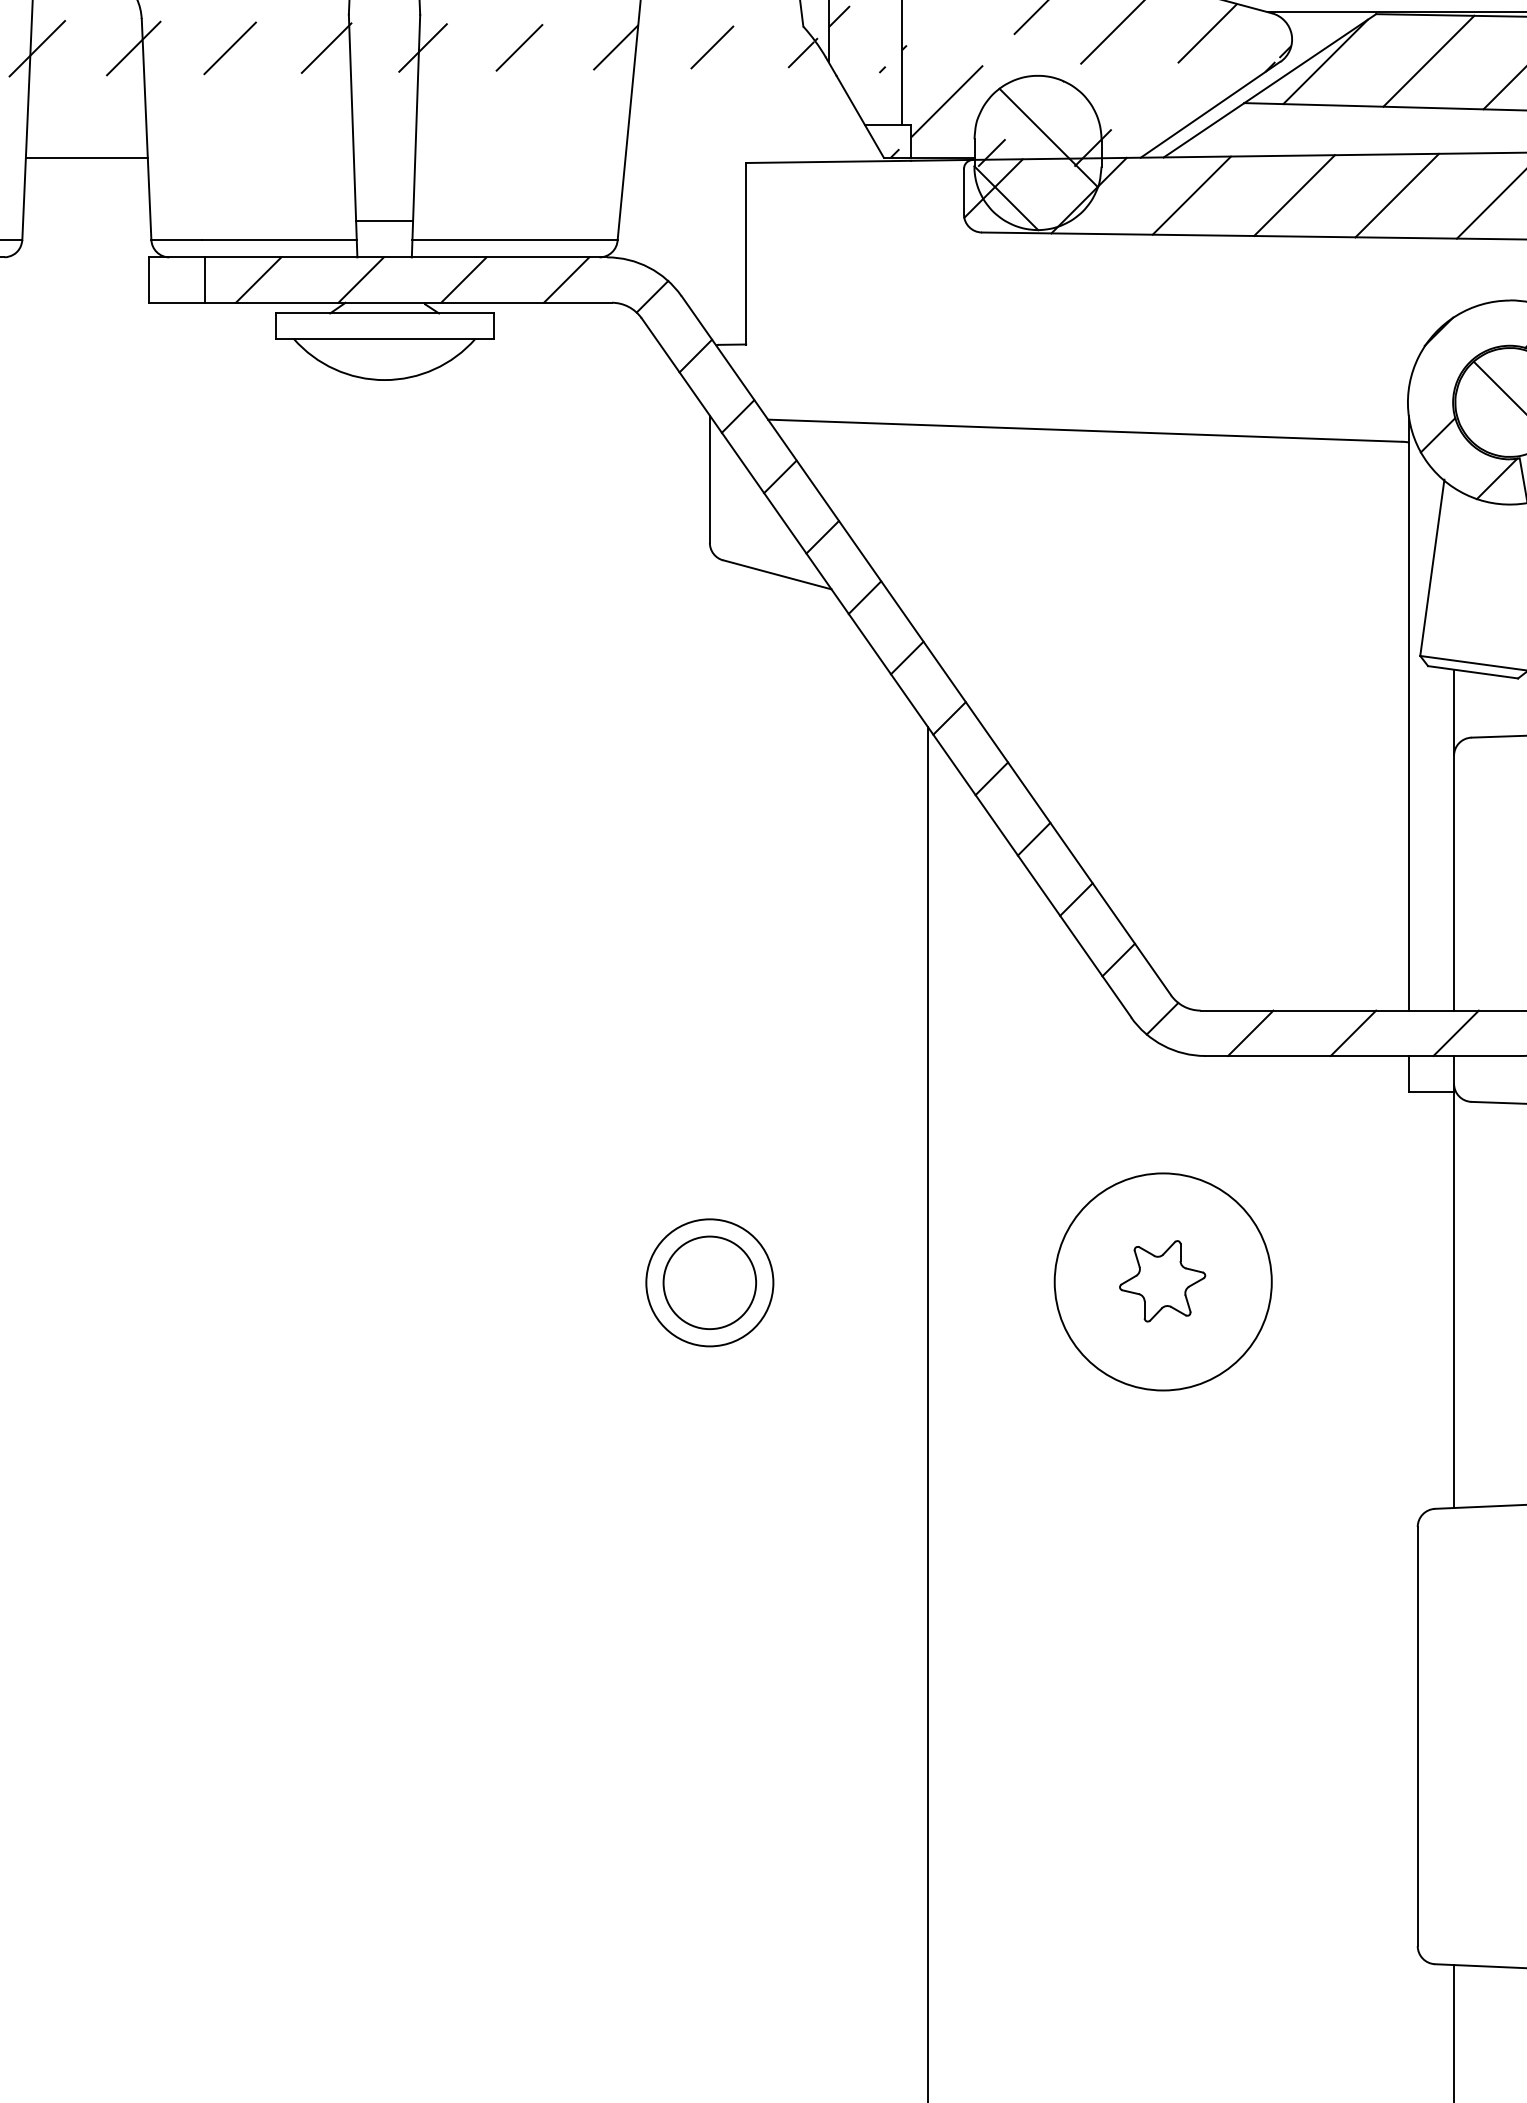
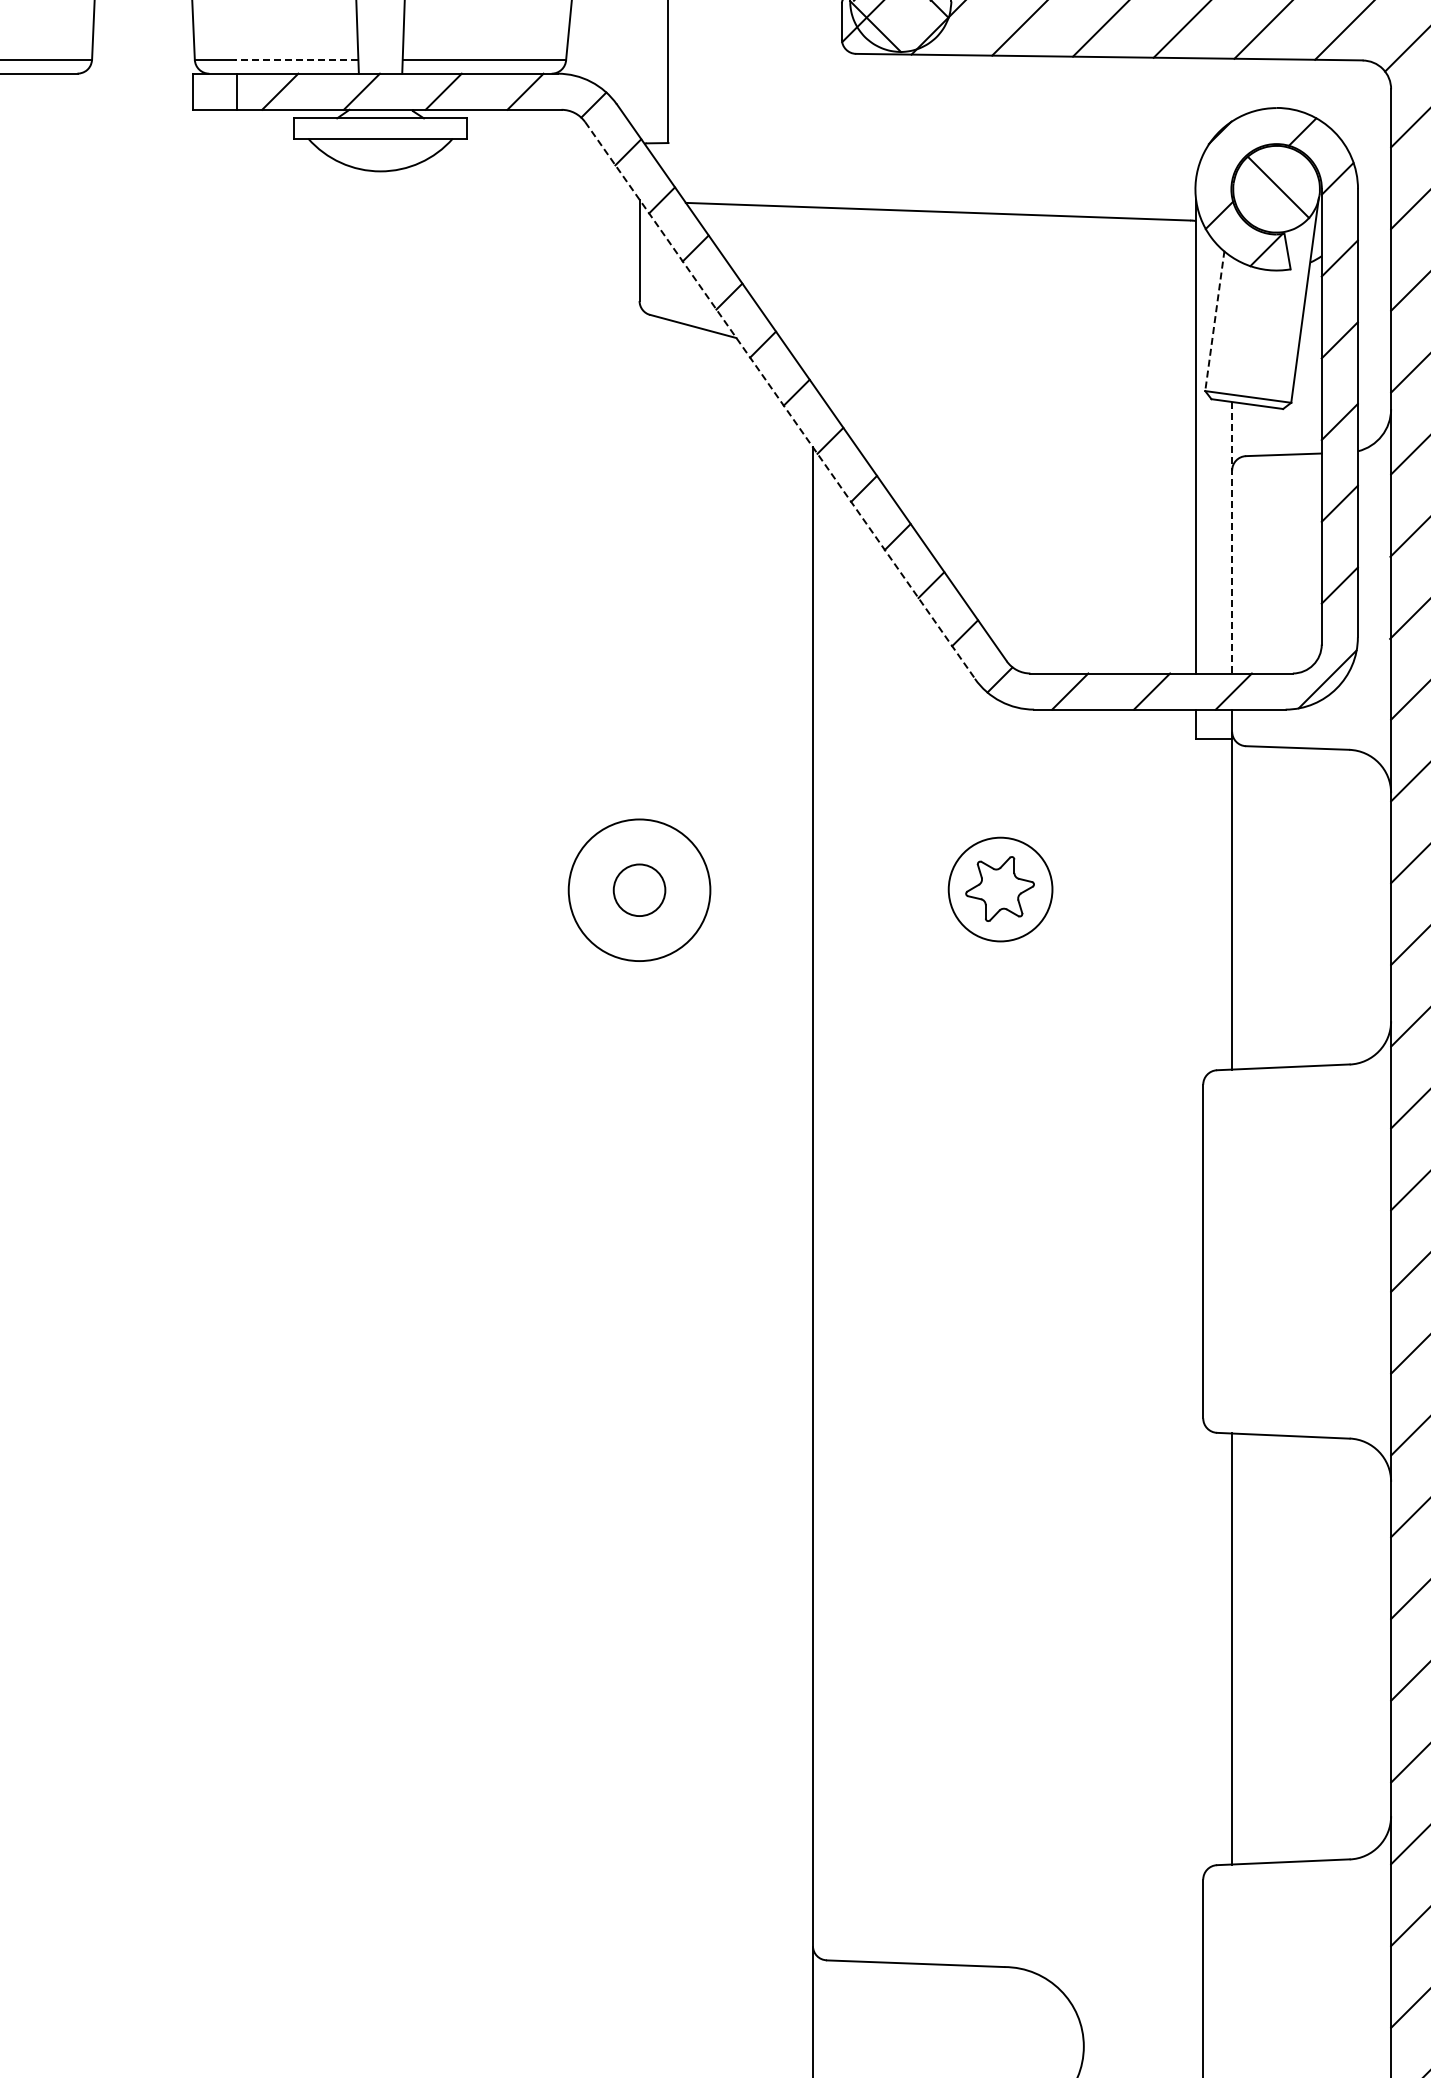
line: (384, 220) -> (380, 44), removed
line: (279, 239) -> (296, 59), solid -> dashed
line: (1431, 567) -> (1214, 320), solid -> dashed
line: (886, 667) -> (780, 400), solid -> dashed
line: (1454, 839) -> (1232, 537), solid -> dashed
circle: (709, 1281) -> (639, 889), size x1.4
circle: (1163, 1281) -> (1000, 889), size x0.6
circle: (709, 1283) -> (639, 890), size x0.7

